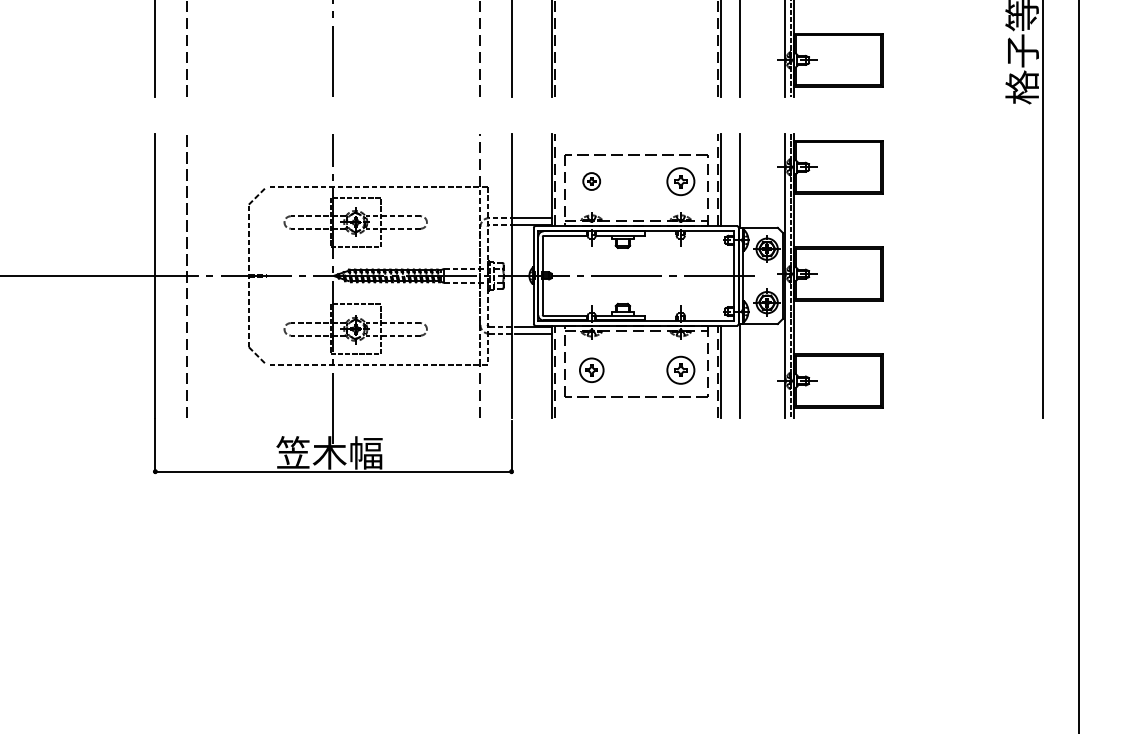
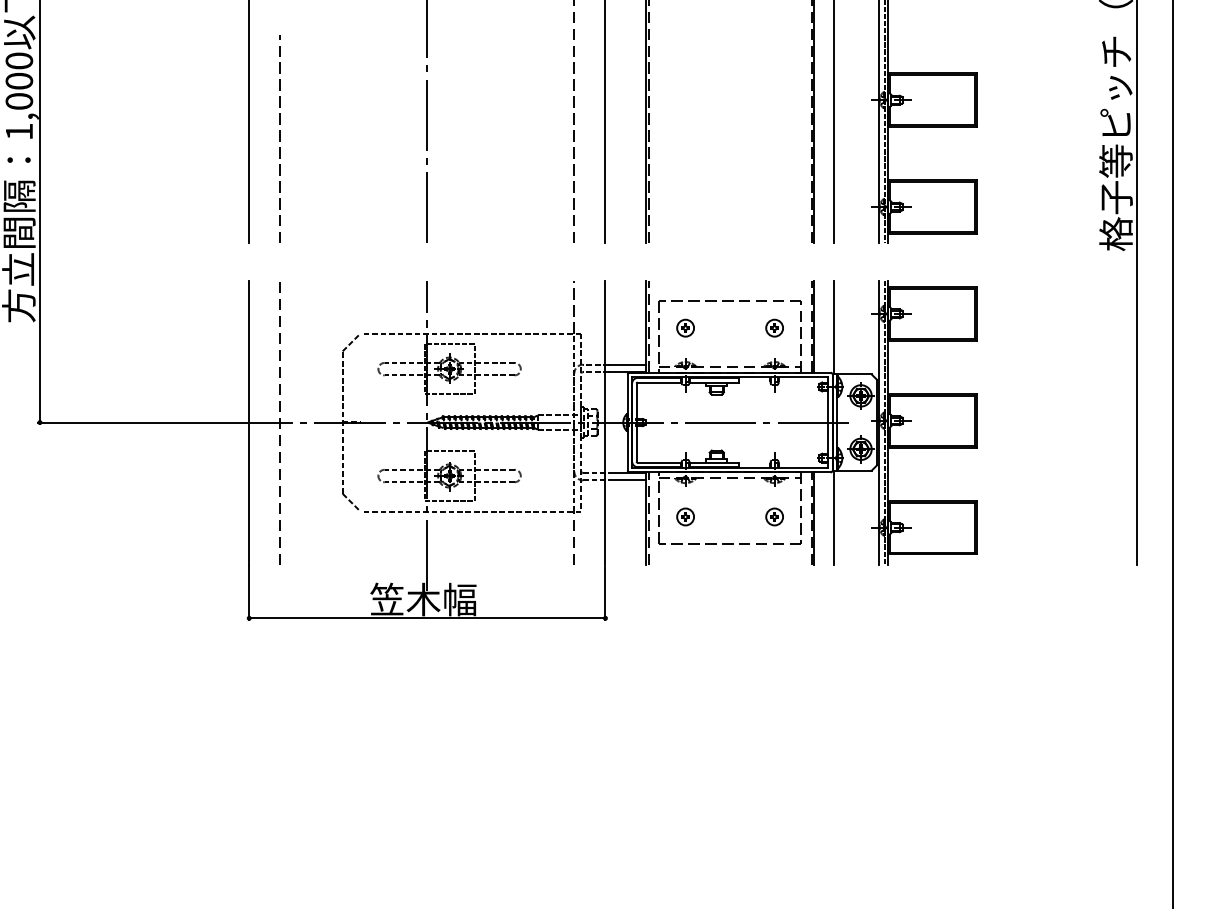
part: (680, 180) -> (774, 327), size x0.62
part: (591, 369) -> (685, 516), size x0.71
part: (680, 369) -> (774, 516), size x0.62

